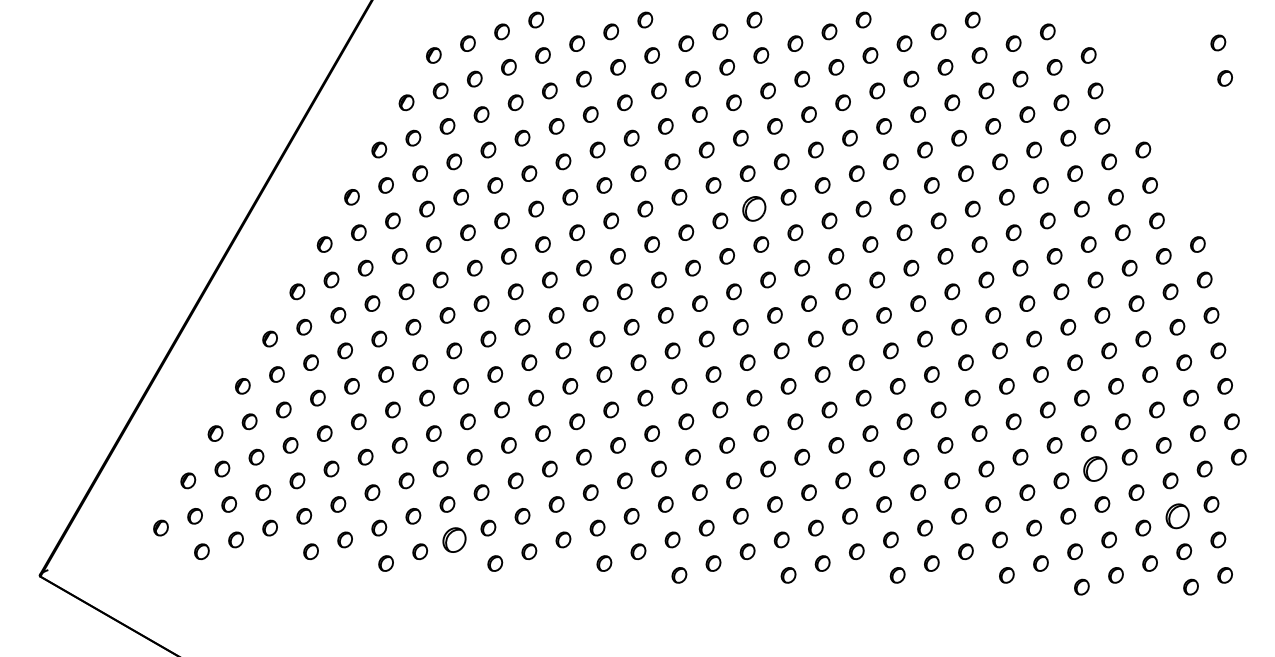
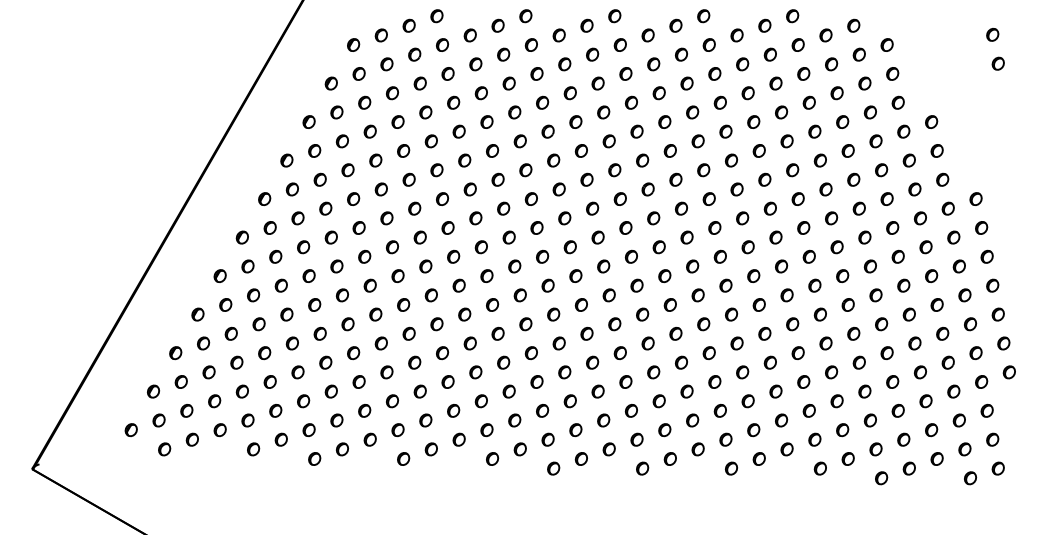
part: (754, 209) -> (614, 170), size x0.62
part: (1095, 468) -> (892, 381), size x0.62
part: (1176, 516) -> (958, 420), size x0.62
part: (453, 539) -> (369, 439), size x0.62

